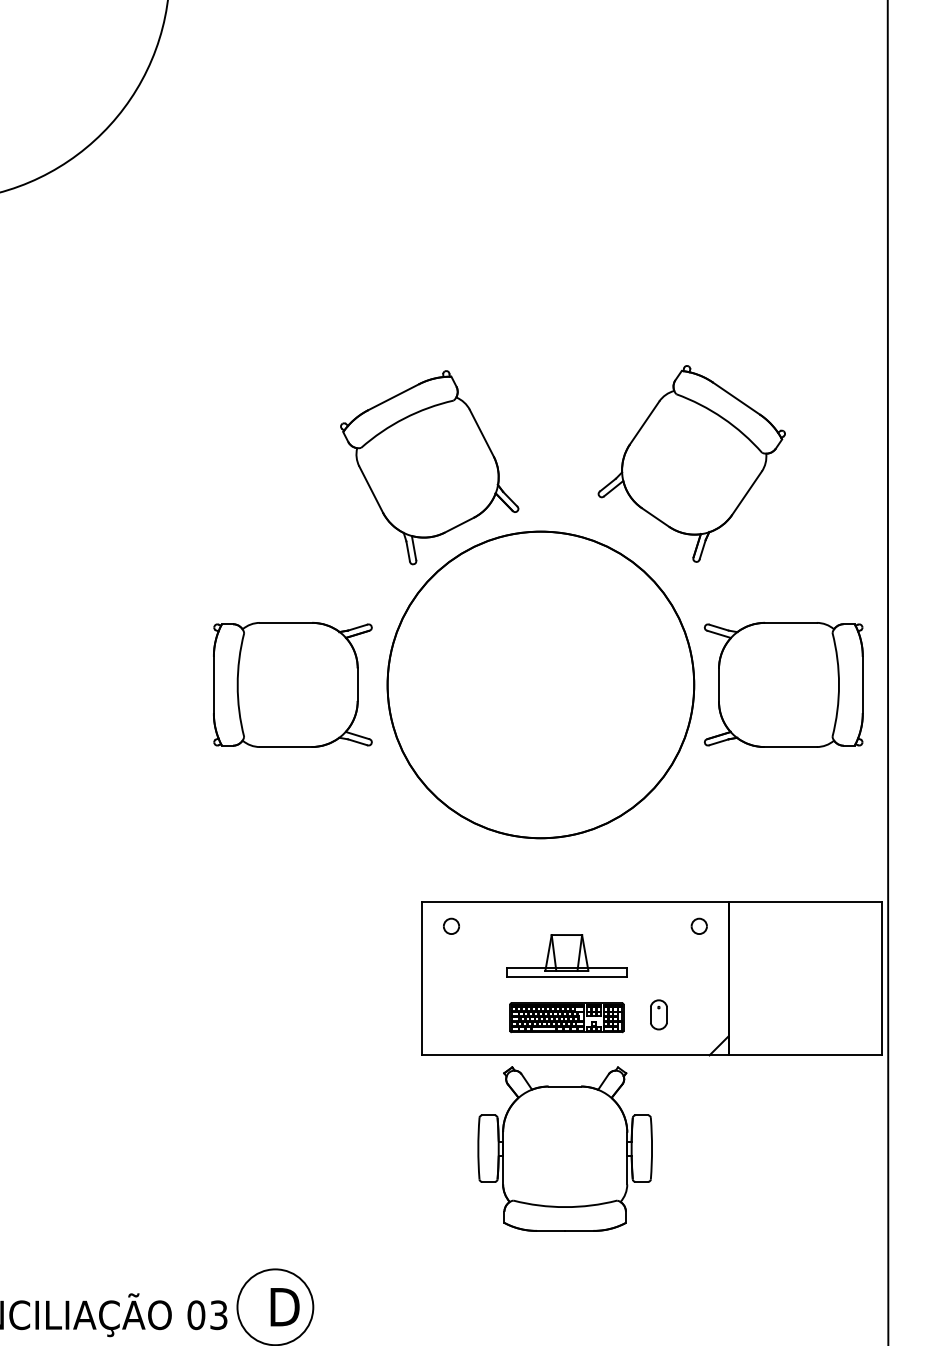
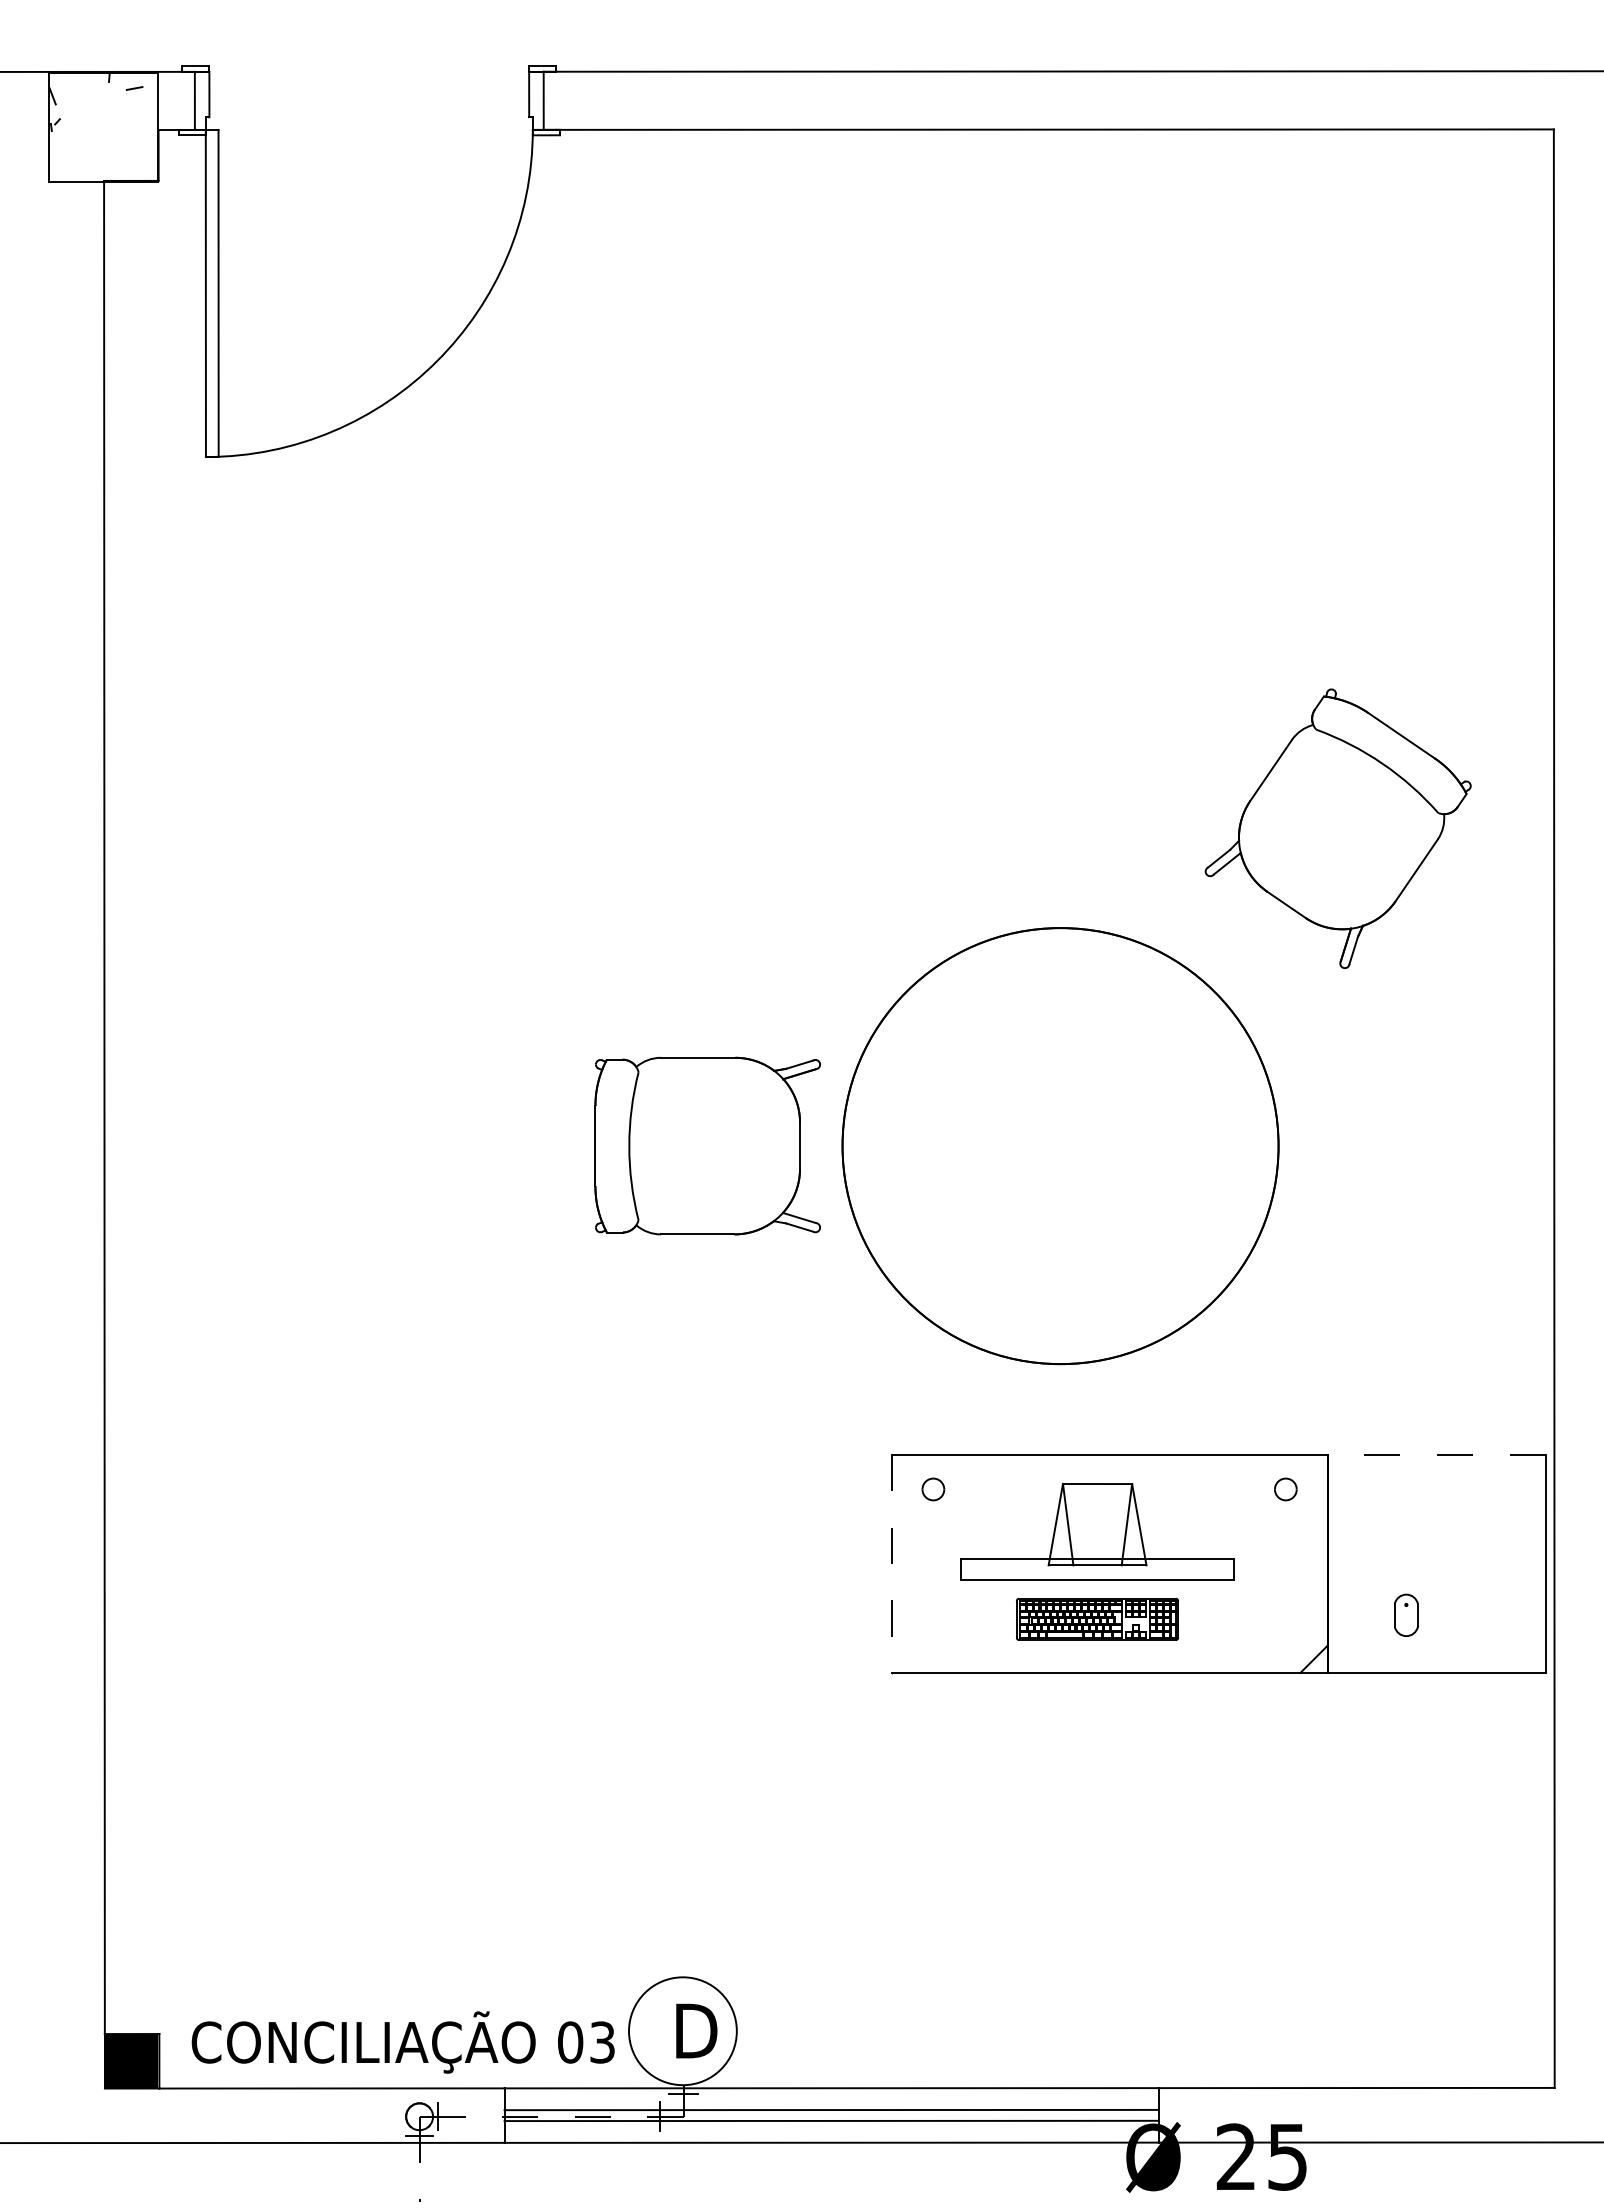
part: (691, 463) -> (1337, 828), moved
part: (429, 467) -> (902, 836), removed
part: (783, 684) -> (1405, 1145), removed
line: (805, 901) -> (1436, 1454), solid -> dashed
part: (566, 955) -> (1097, 1531), size x1.6
line: (422, 979) -> (891, 1564), solid -> dashed
part: (658, 1014) -> (1406, 1614), moved
part: (564, 1148) -> (1094, 1805), removed

